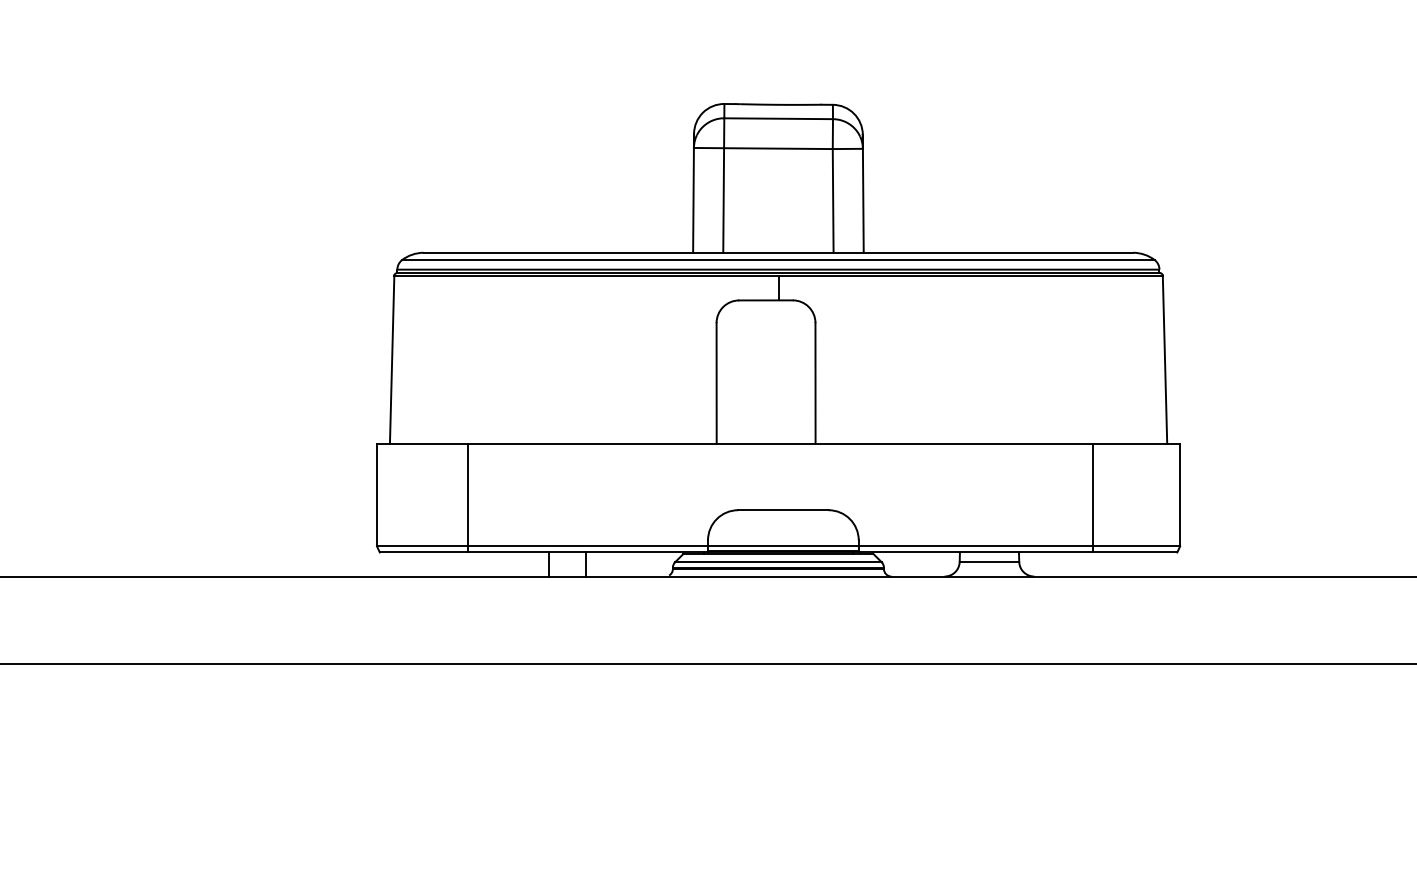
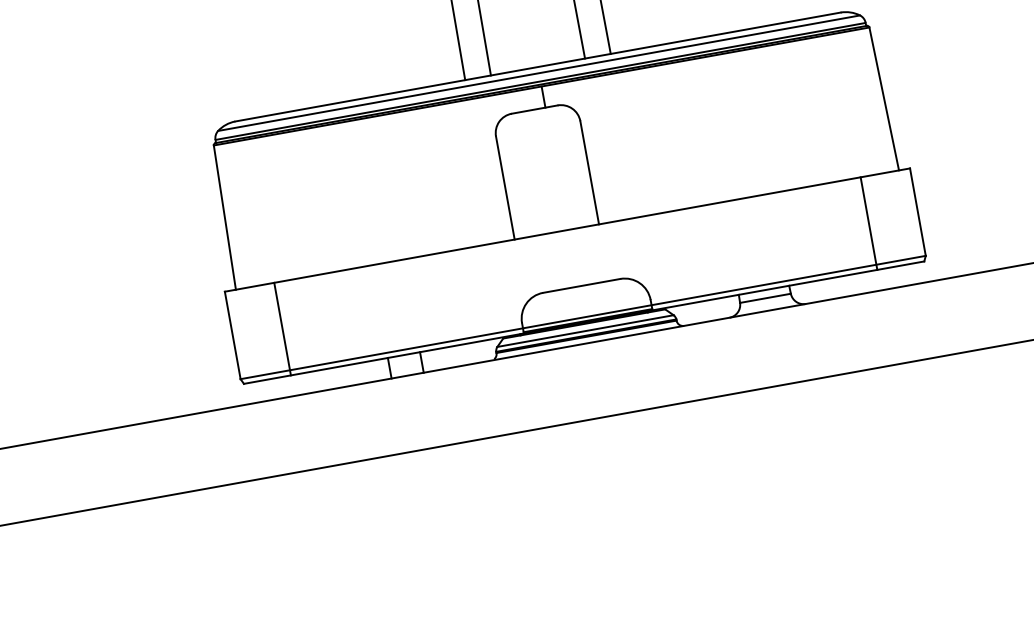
line: (467, 497) -> (282, 328), moved
line: (1093, 497) -> (869, 223), moved

